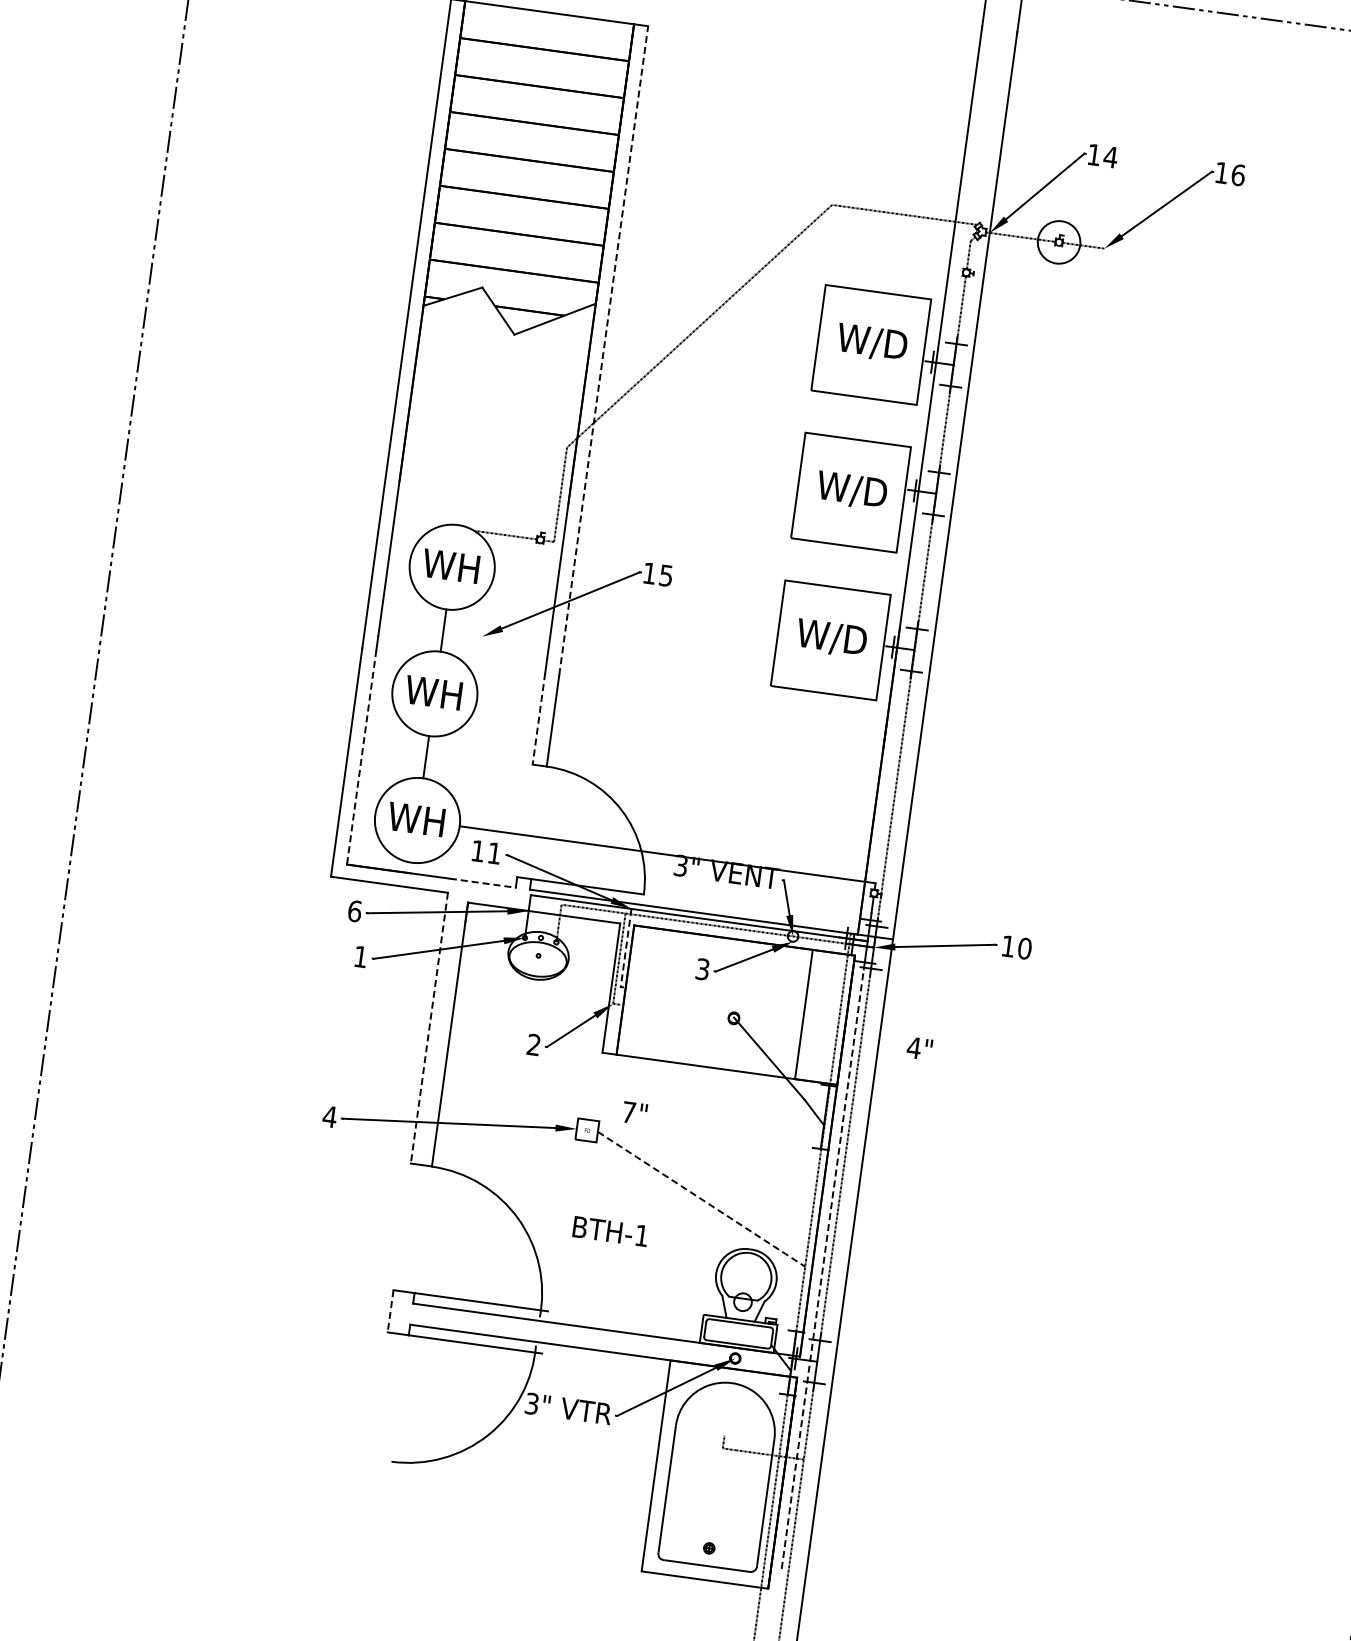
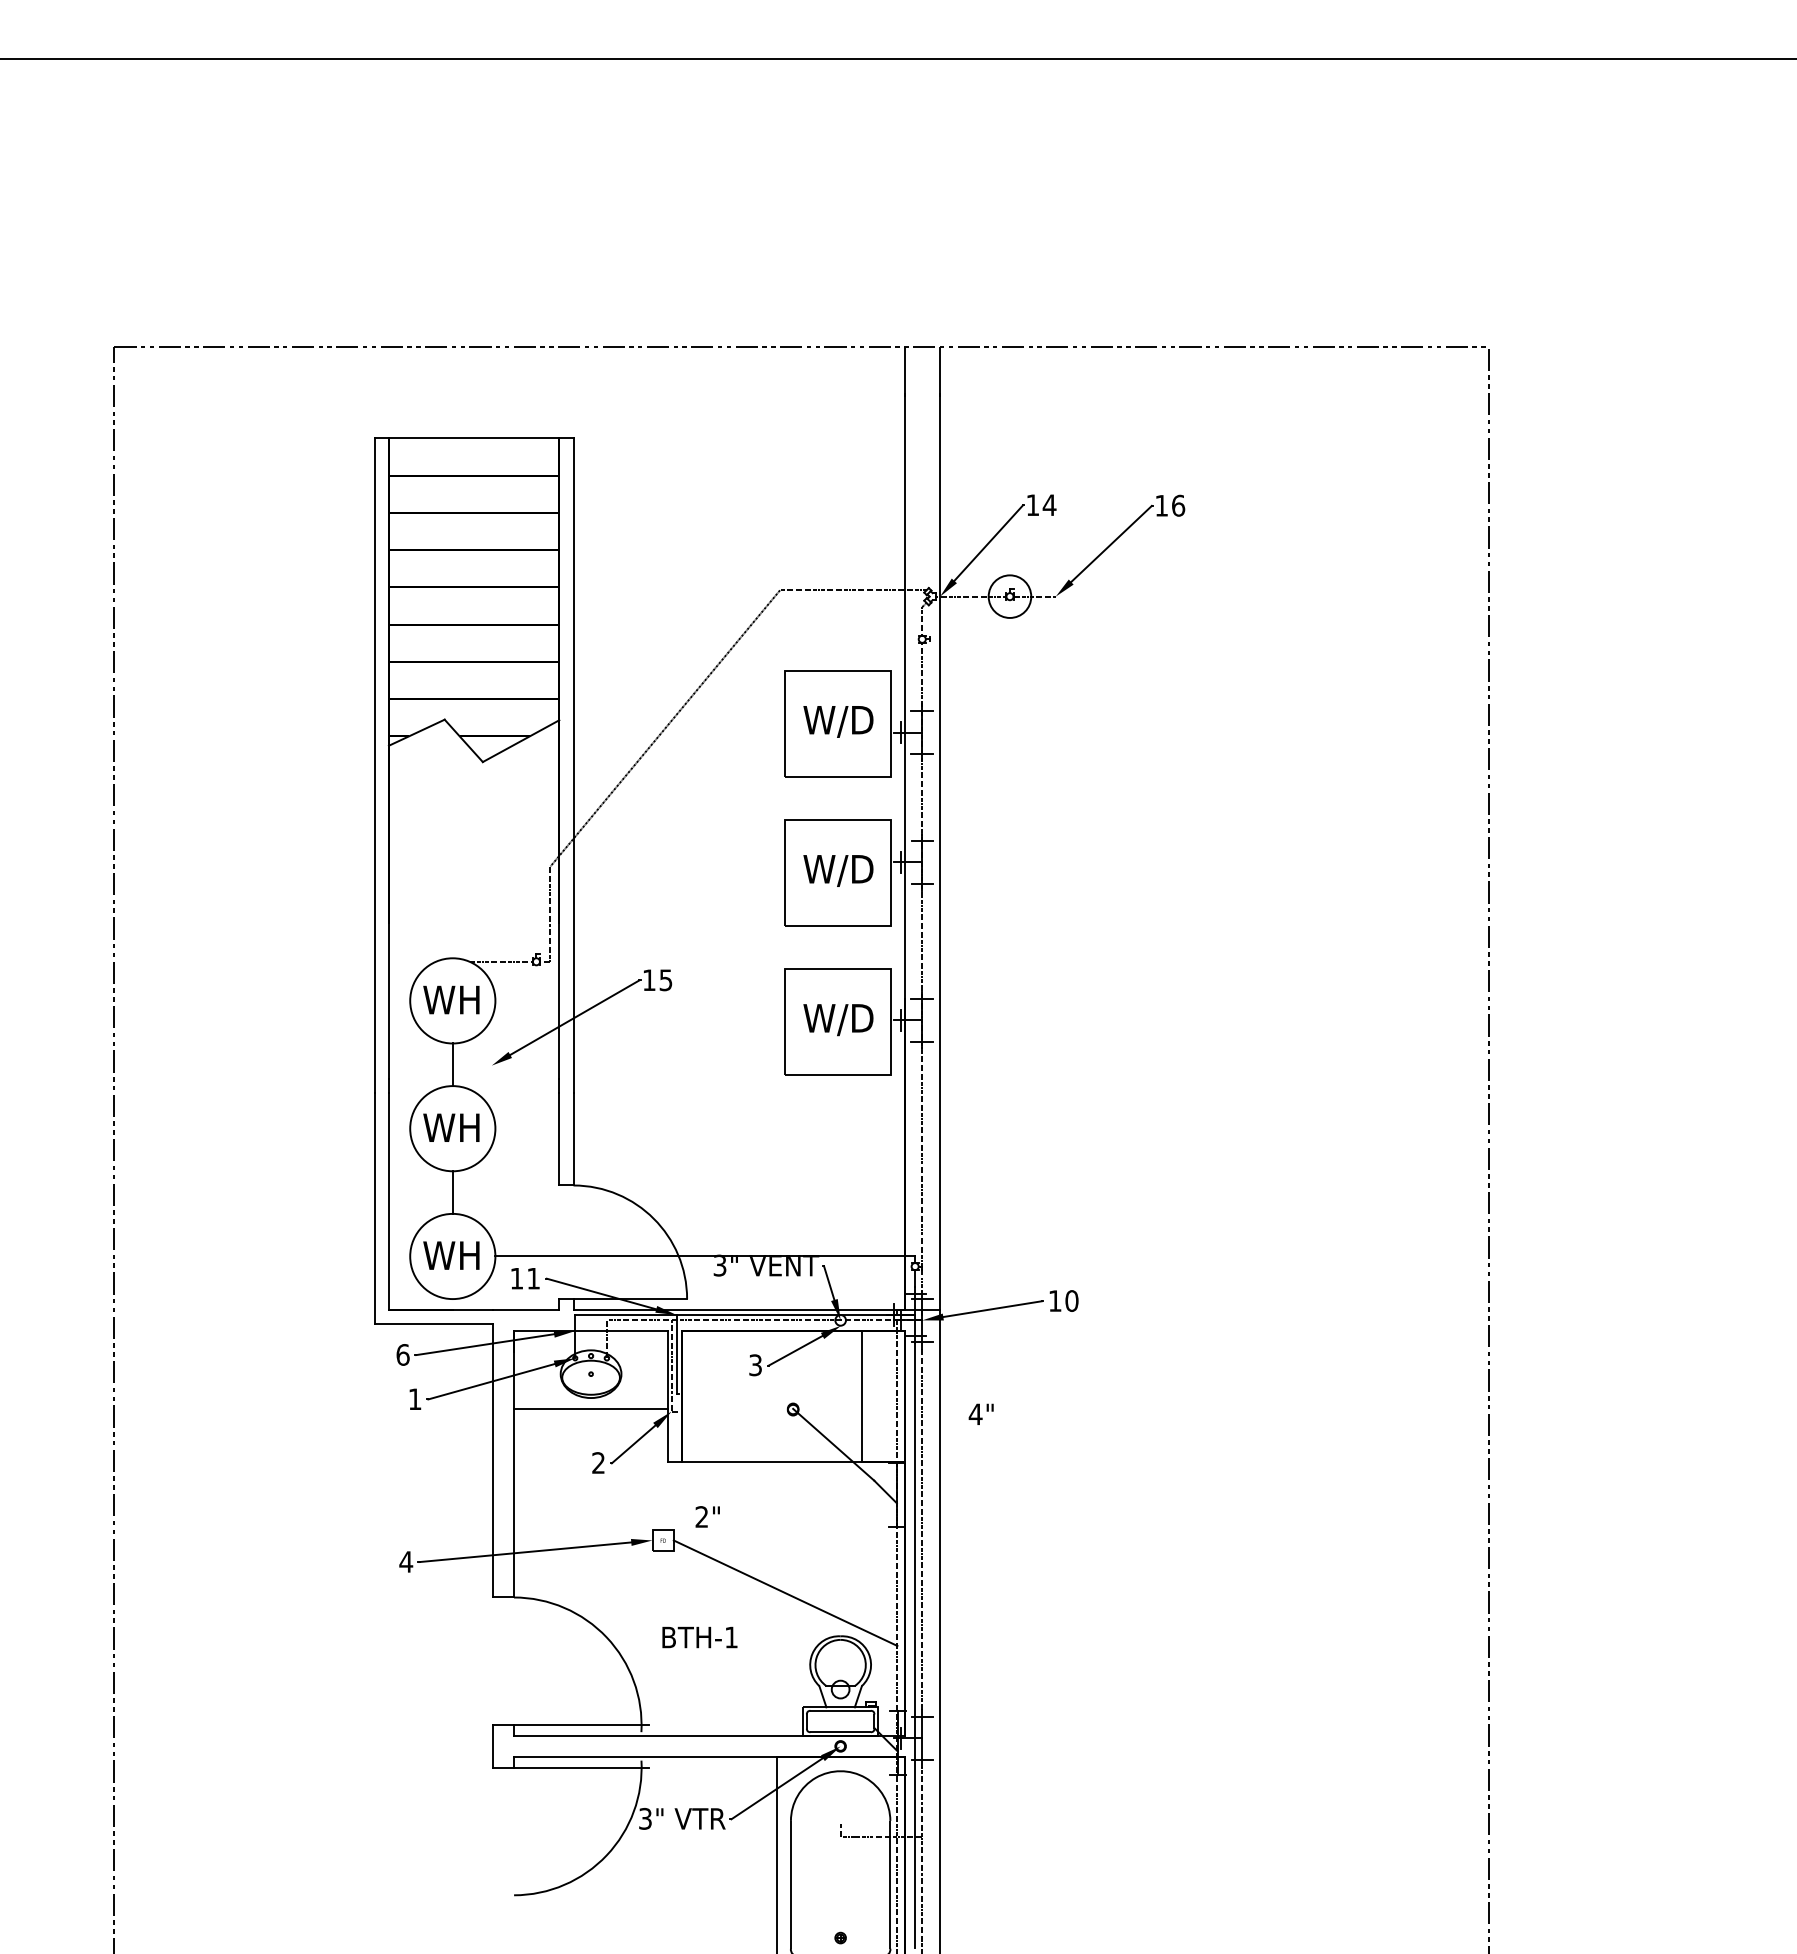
line: (603, 350) -> (573, 765), dashed -> solid
line: (539, 719) -> (559, 1139), dashed -> solid
line: (361, 757) -> (388, 1201), dashed -> solid
line: (483, 883) -> (526, 1309), dashed -> solid
line: (625, 947) -> (676, 1354), dashed -> solid
line: (533, 990) -> (590, 1409), added
line: (429, 1028) -> (492, 1460), dashed -> solid
text: (628, 1111) -> (701, 1516), 7" -> 2"
line: (701, 1199) -> (785, 1593), dashed -> solid
line: (823, 1268) -> (915, 1645), dashed -> solid
line: (390, 1311) -> (492, 1746), dashed -> solid

